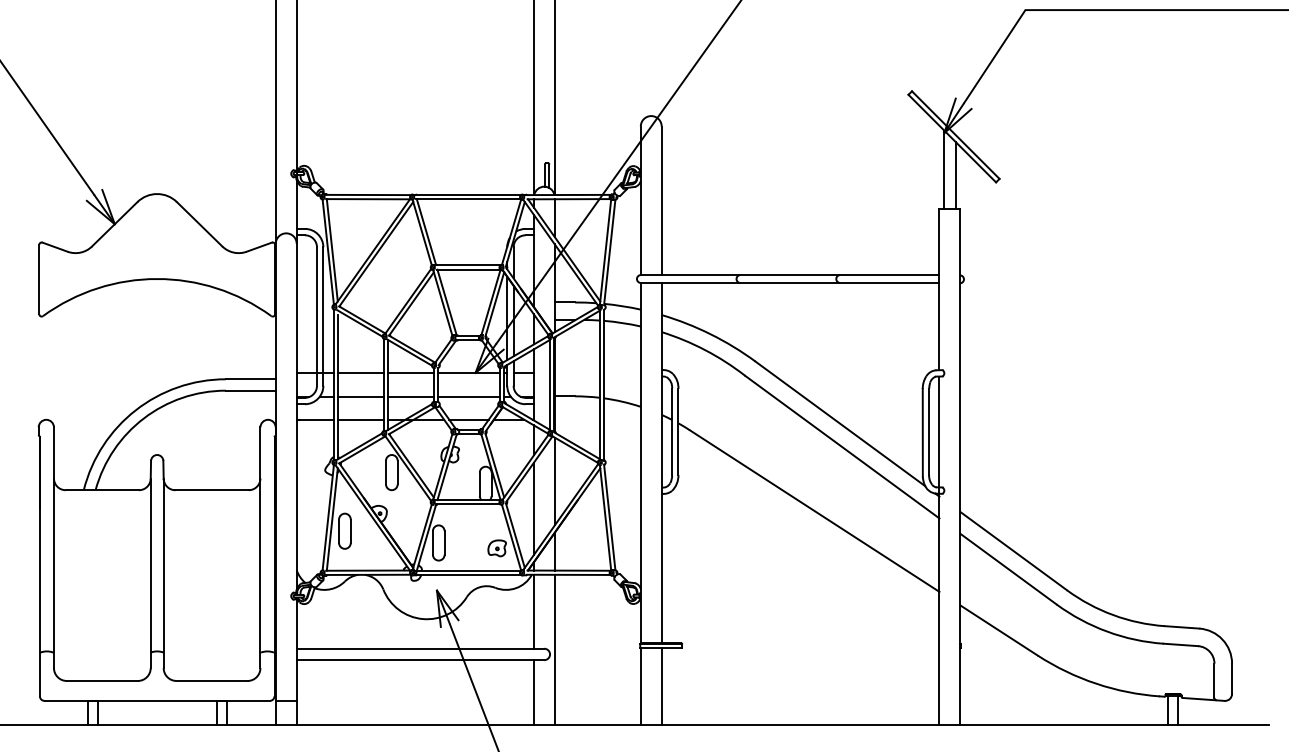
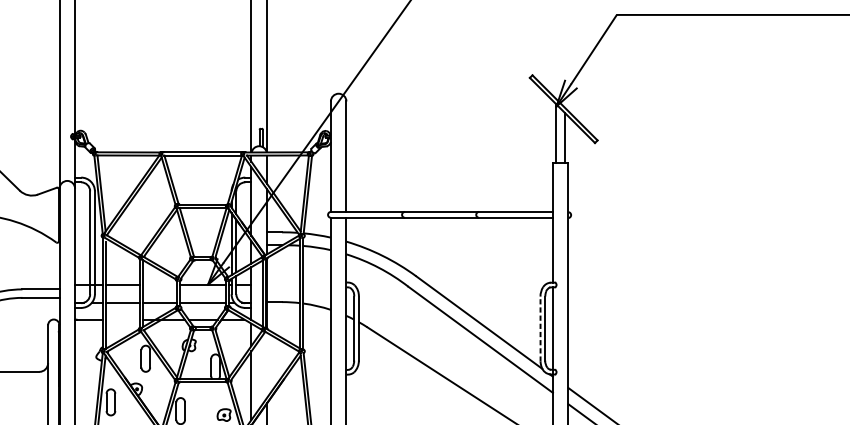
line: (410, 372) -> (159, 284), removed
line: (360, 419) -> (122, 319), removed
line: (922, 432) -> (540, 328), solid -> dashed
line: (554, 481) -> (266, 365), removed

